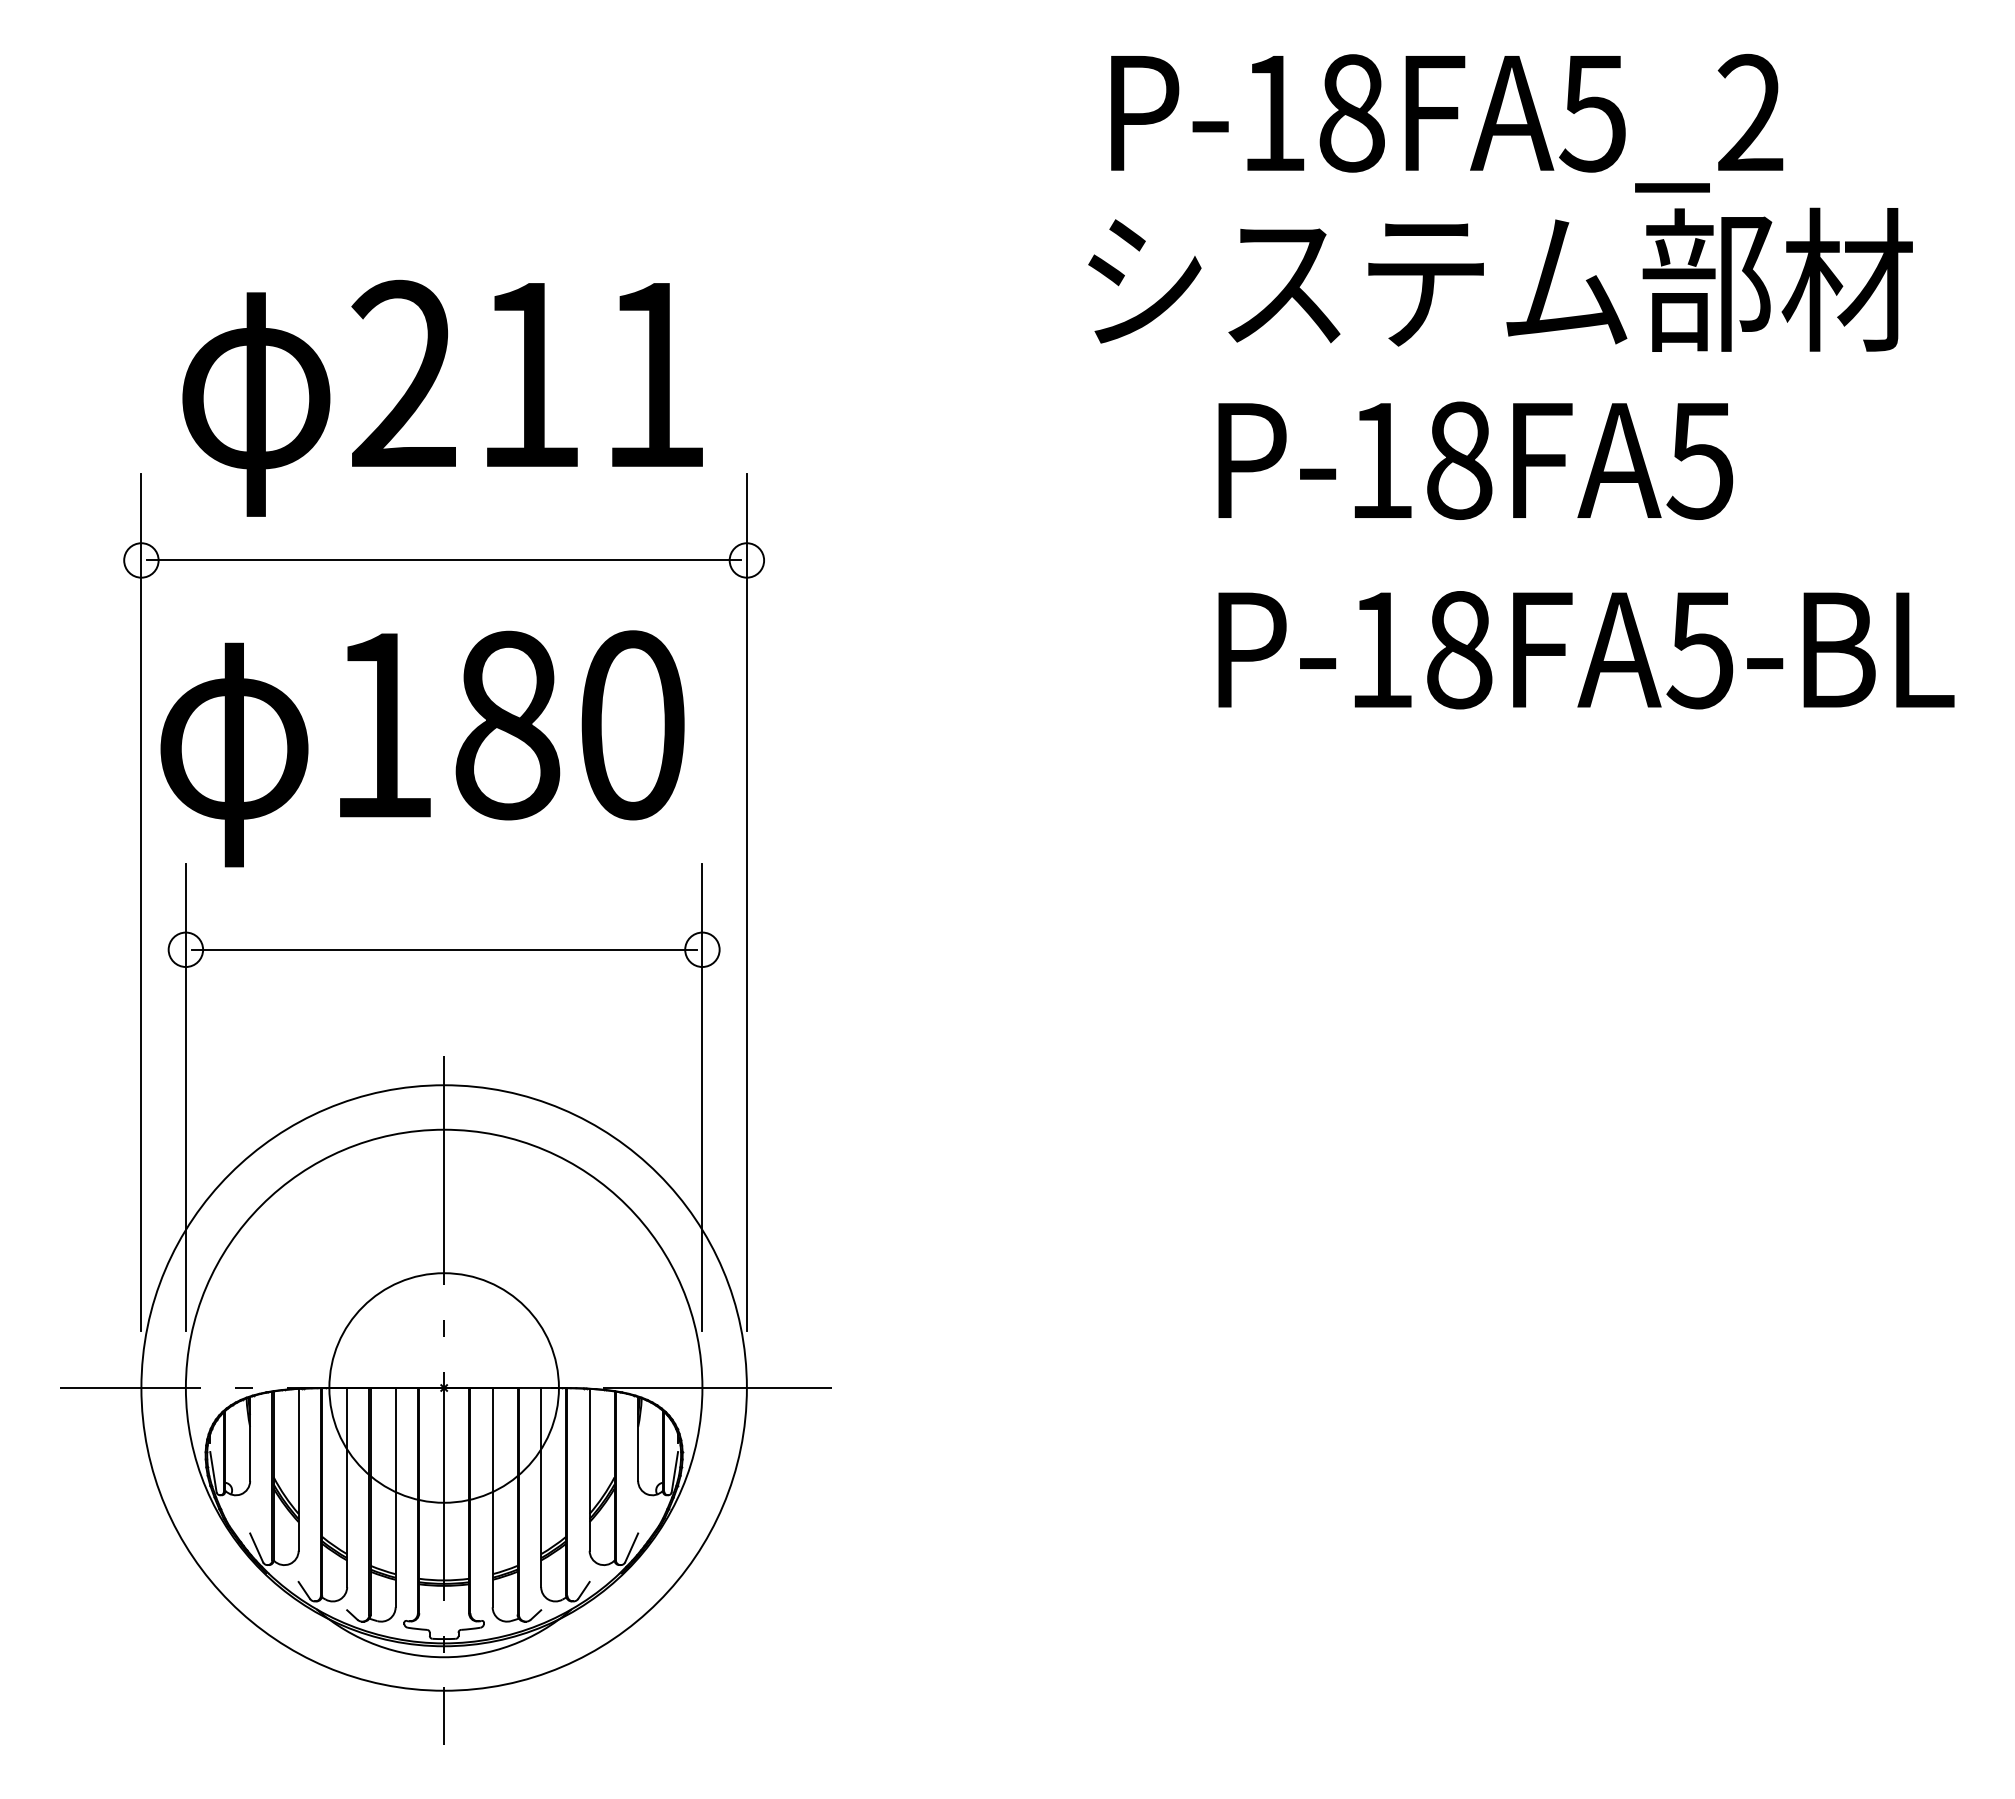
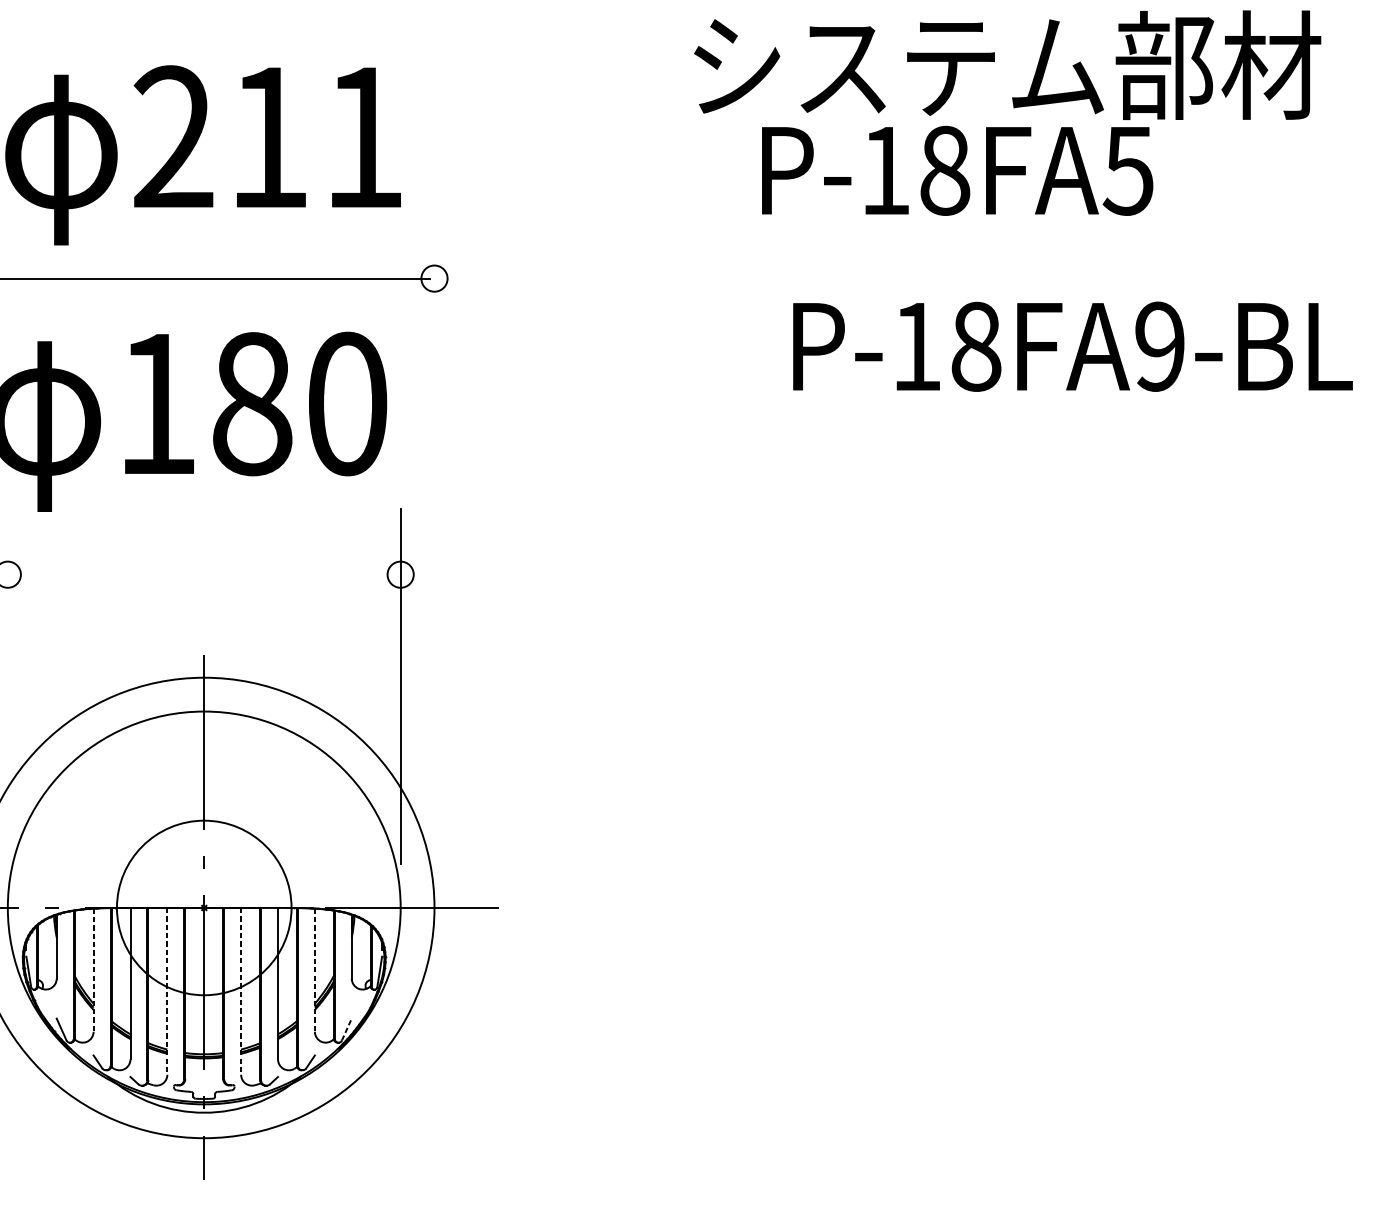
text: (1475, 460) -> (957, 170), moved
text: (1699, 649) -> (1158, 346), P-18FA5-BL -> P-18FA9-BL
line: (746, 902) -> (434, 538), removed
line: (443, 949) -> (203, 574), removed
line: (185, 1096) -> (7, 686), removed
line: (298, 1469) -> (93, 969), solid -> dashed
line: (589, 1469) -> (314, 969), solid -> dashed
line: (395, 1497) -> (167, 991), solid -> dashed
line: (492, 1497) -> (241, 991), solid -> dashed
line: (631, 1547) -> (346, 1029), solid -> dashed

